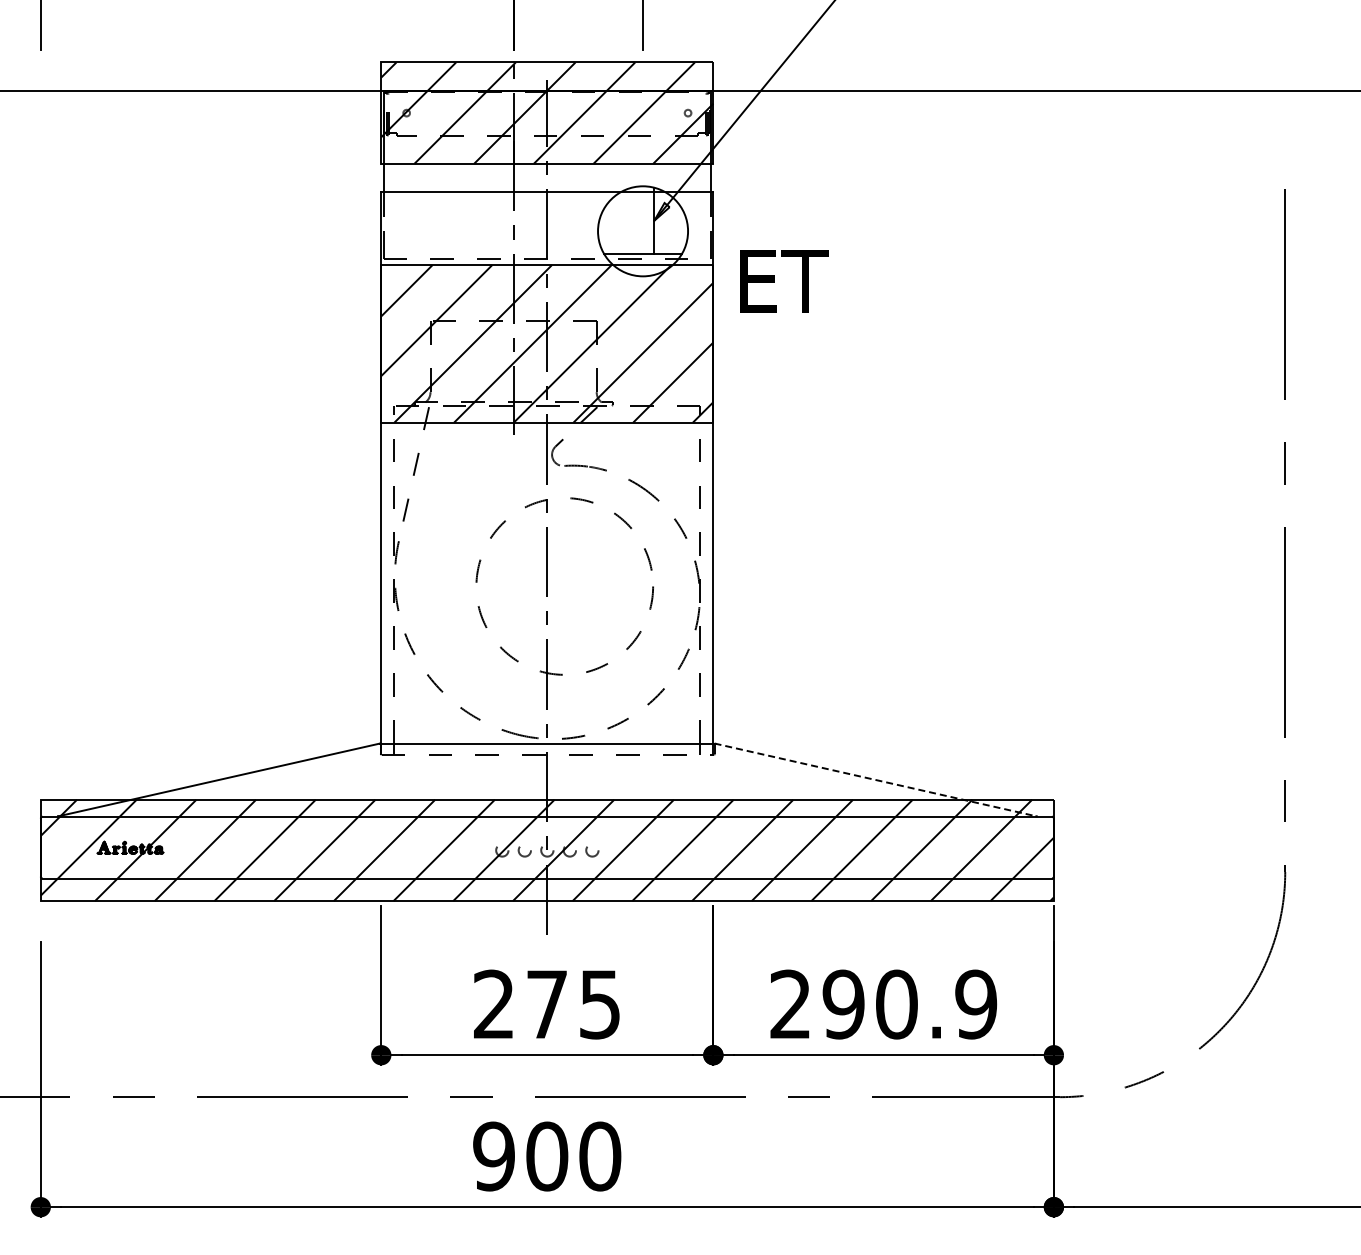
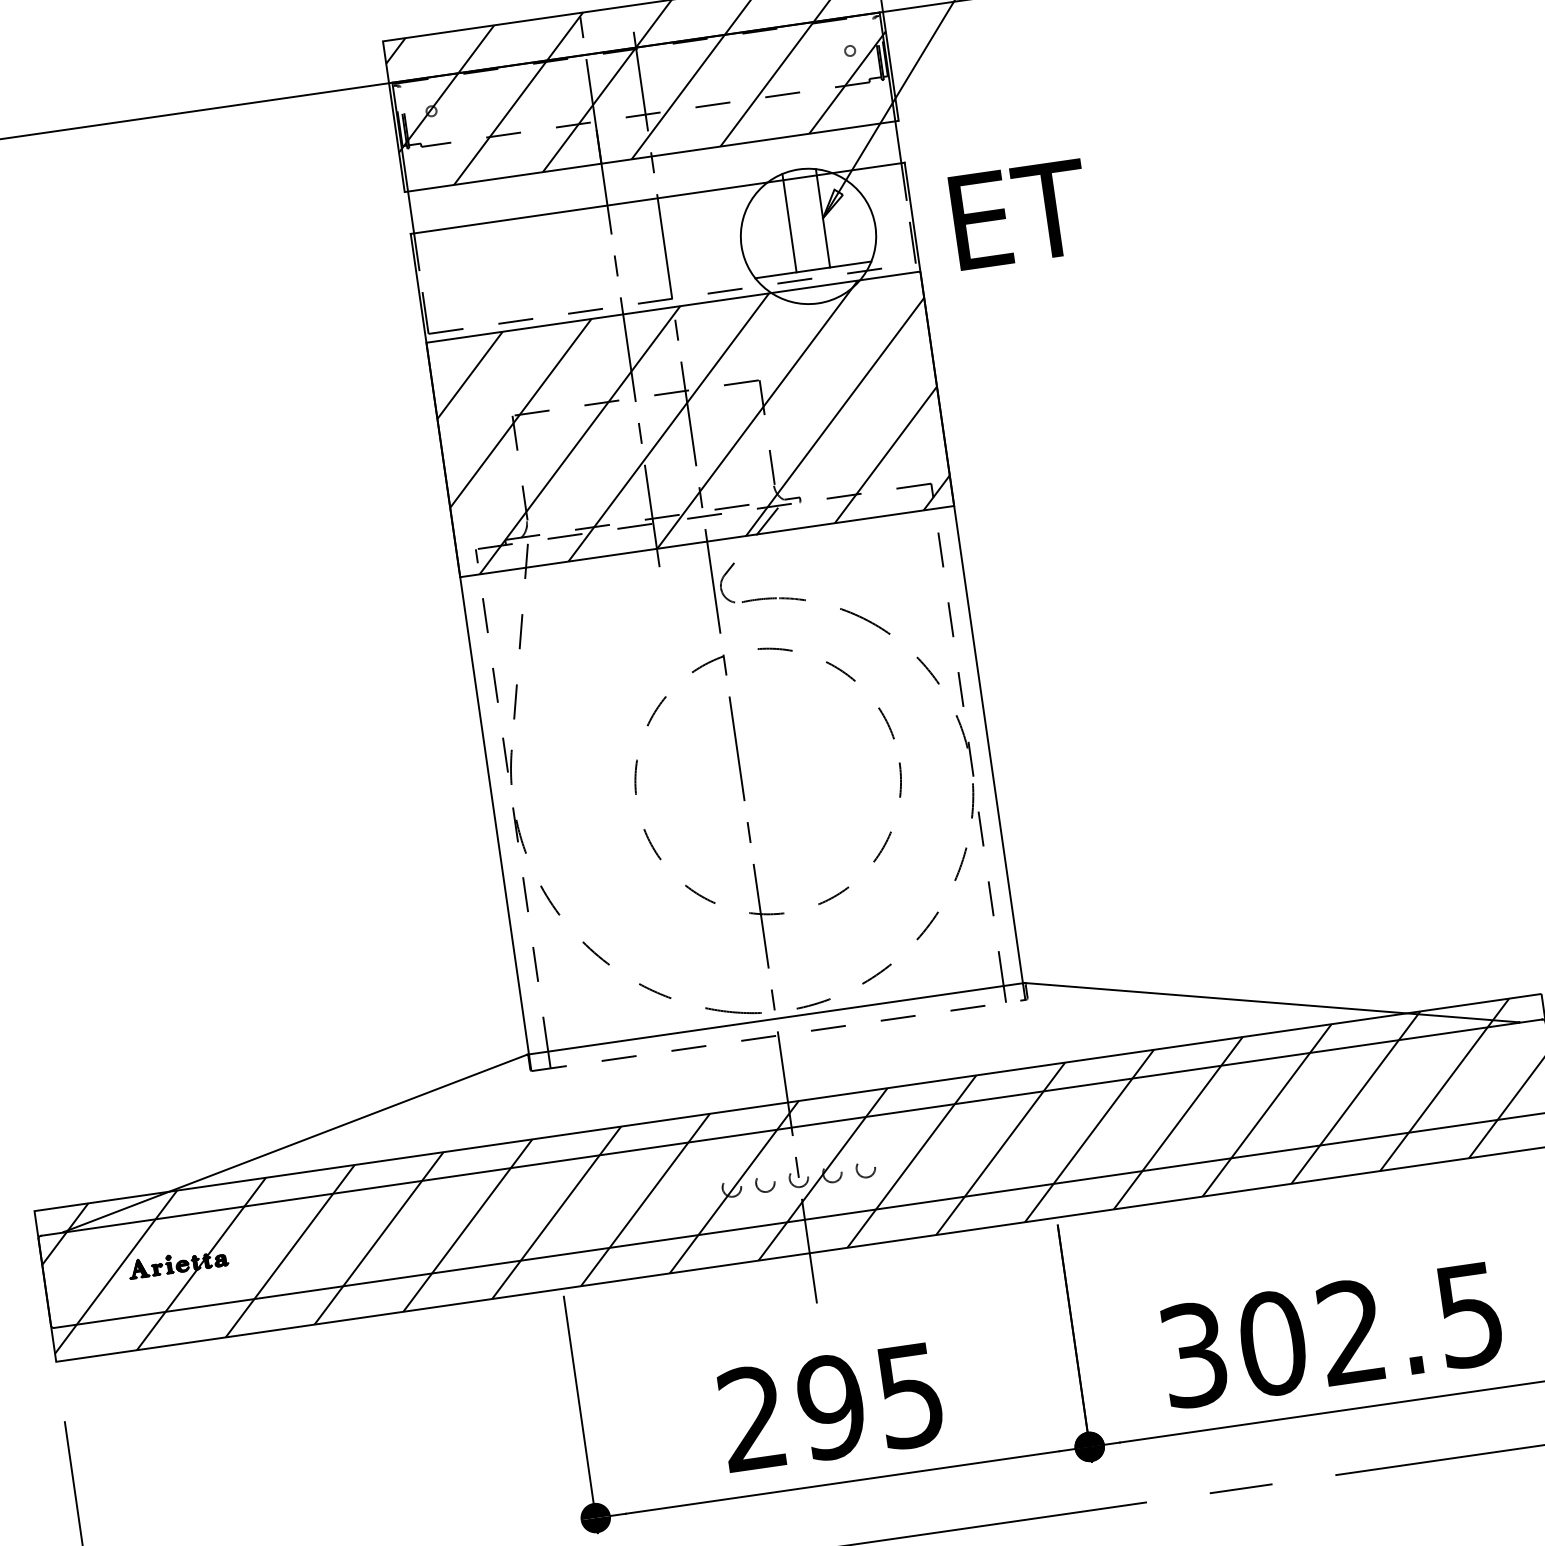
line: (631, 220) -> (789, 222), added
text: (784, 281) -> (1020, 215), moved
line: (875, 779) -> (1271, 1002), dashed -> solid
text: (546, 1004) -> (830, 1407), 275 -> 295
text: (883, 1004) -> (1331, 1334), 290.9 -> 302.5

